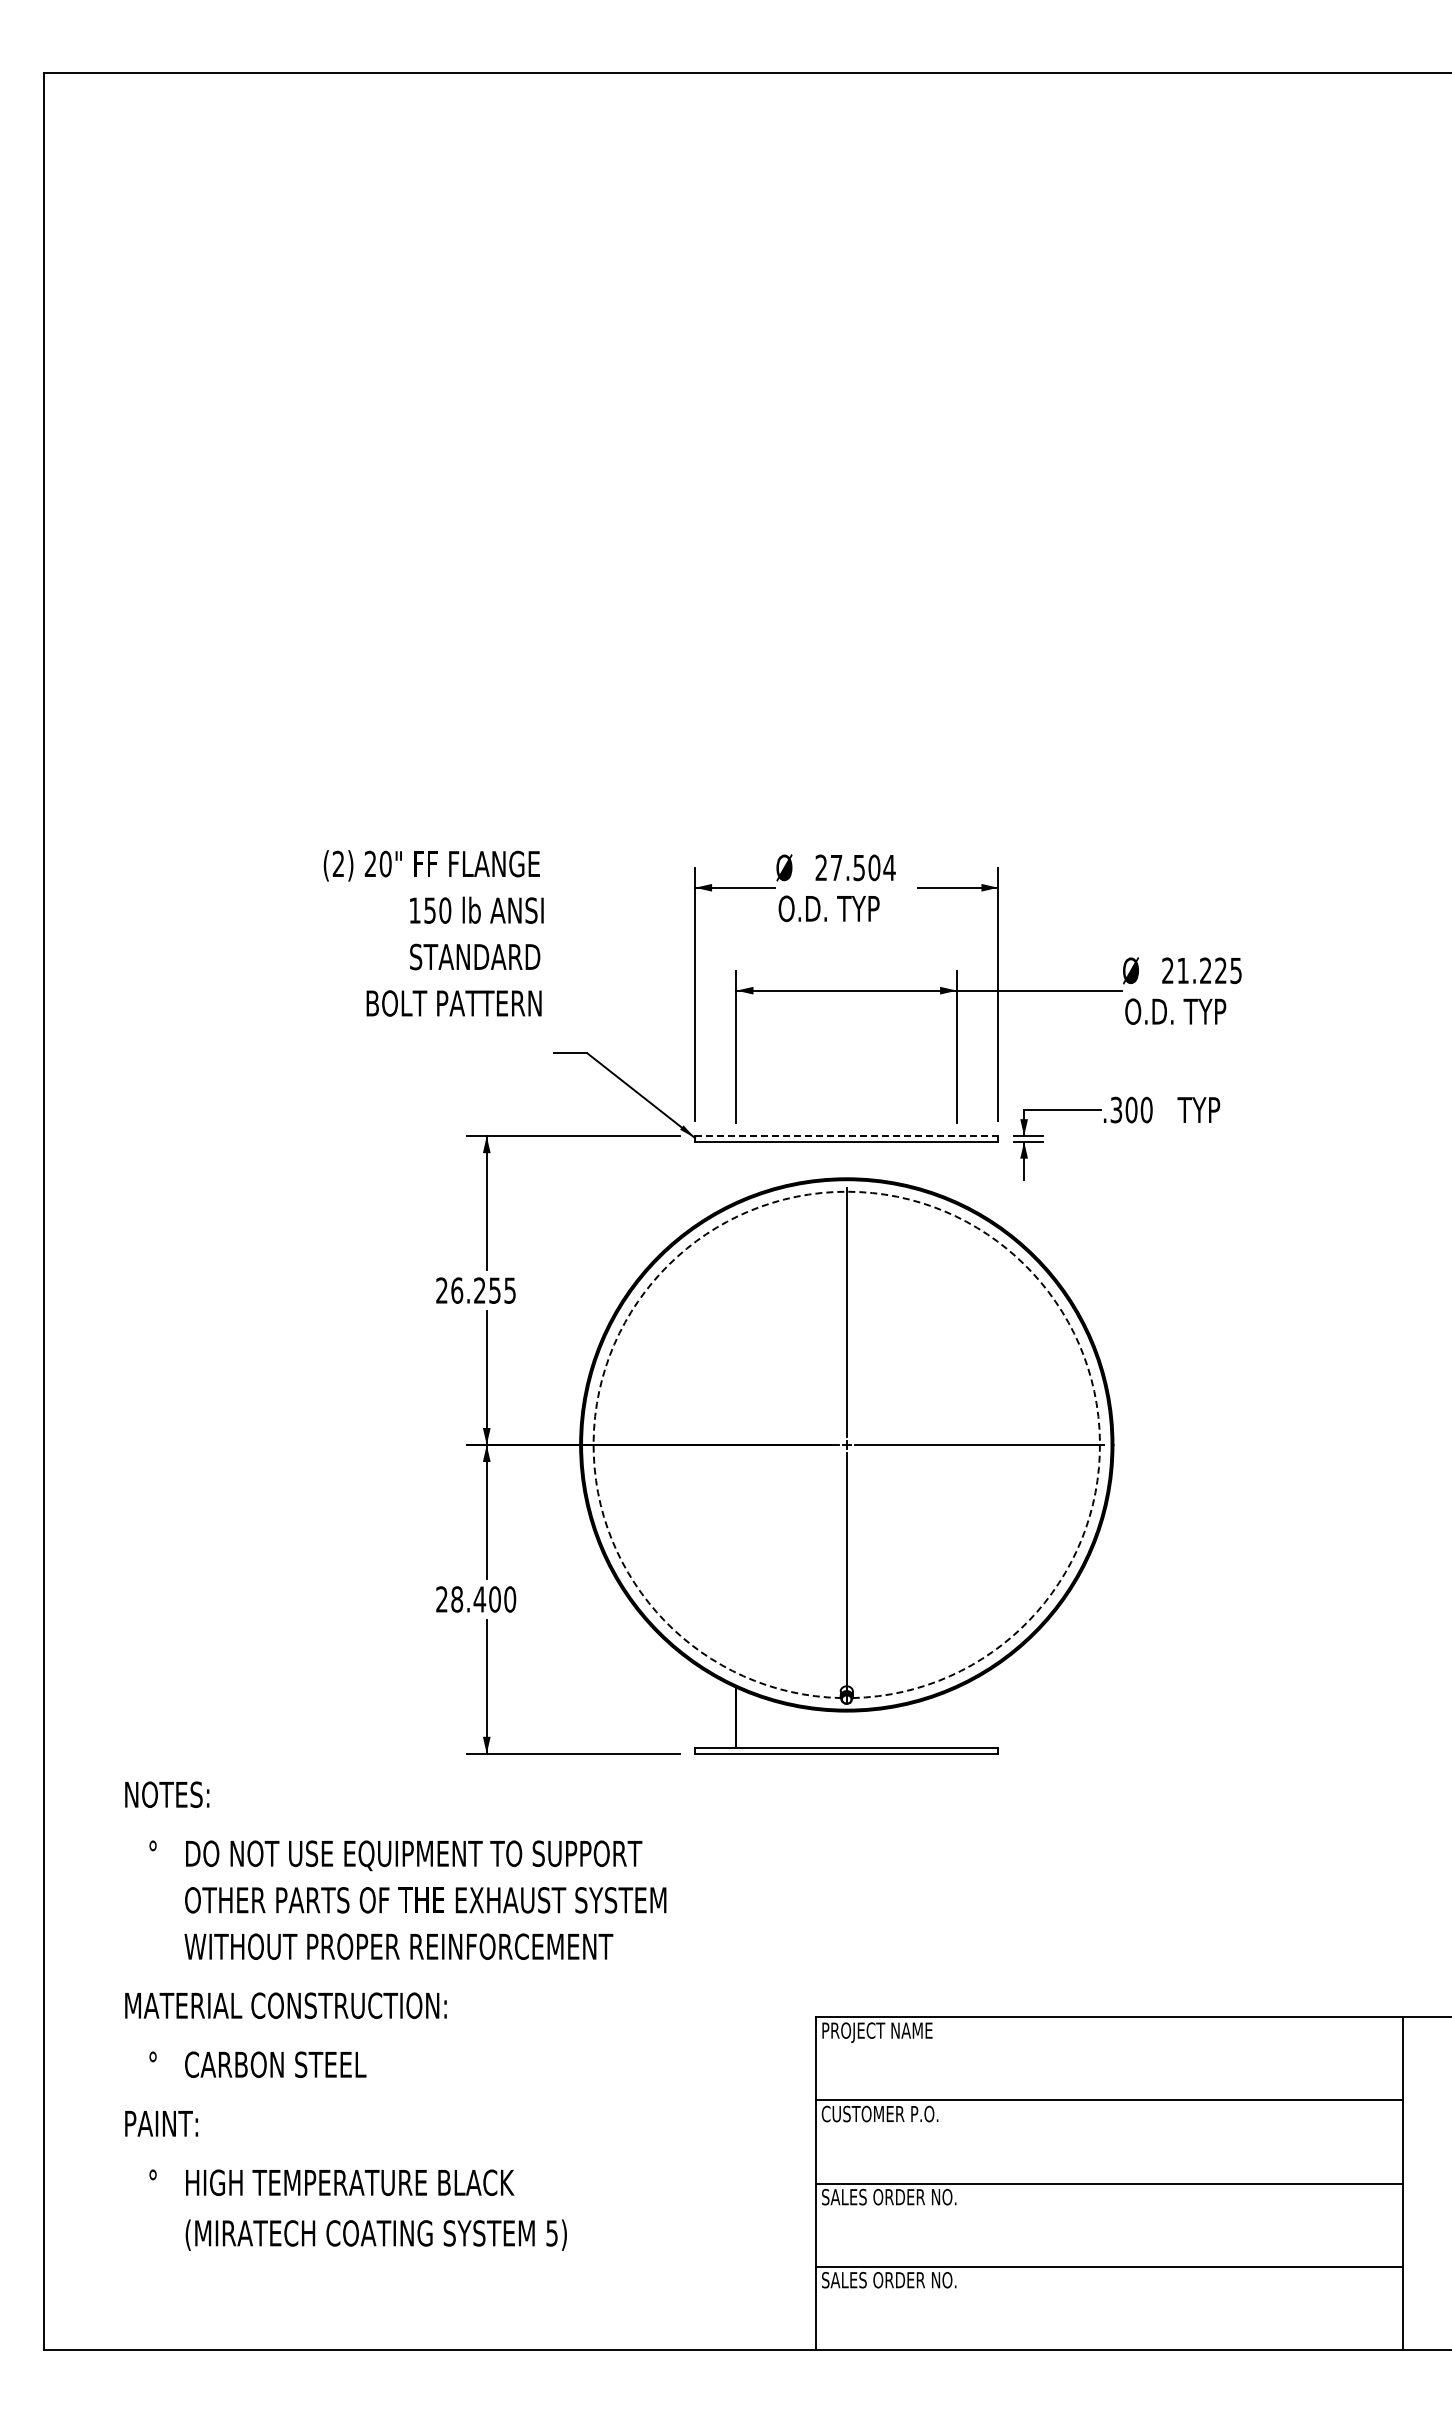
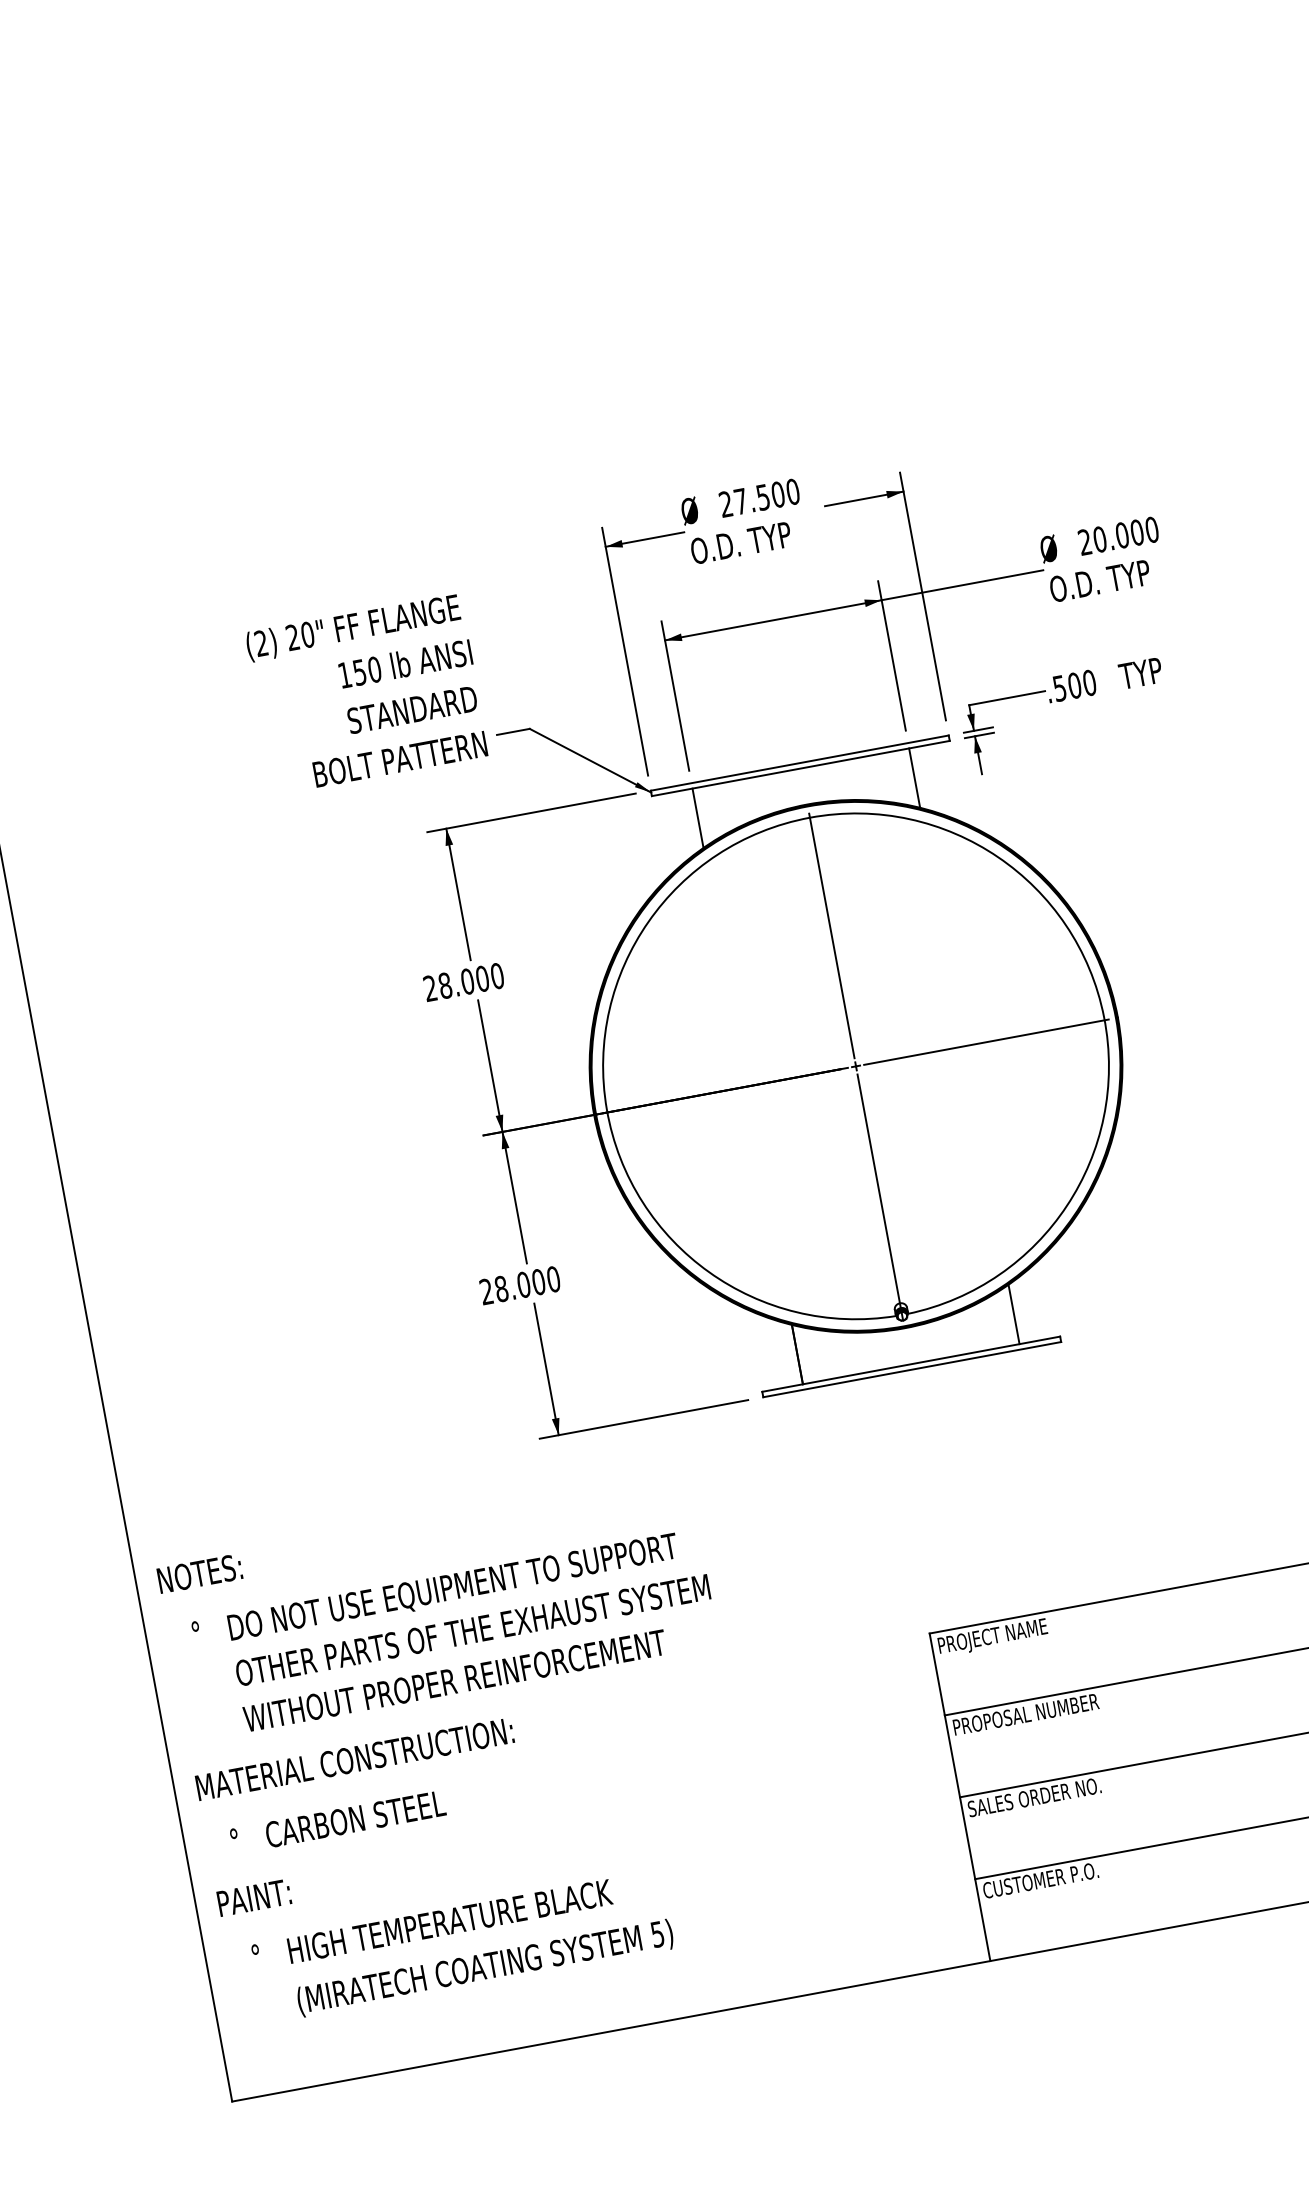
text: (889, 867) -> (792, 491), 27.504 -> 27.500
text: (433, 933) -> (367, 694), moved
text: (1209, 970) -> (1125, 534), 21.225 -> 20.000
text: (1116, 1109) -> (1059, 687), .300 -> .500
line: (846, 1136) -> (799, 763), dashed -> solid
line: (736, 1171) -> (697, 817), added
line: (957, 1171) -> (914, 777), added
arc: (846, 1191) -> (809, 817), dashed -> solid
text: (483, 1290) -> (471, 980), 26.255 -> 28.000
text: (479, 1599) -> (523, 1284), 28.400 -> 28.000
line: (957, 1717) -> (1014, 1313), added
text: (395, 2015) -> (464, 1748), moved
text: (895, 2113) -> (1025, 1714), CUSTOMER P.O. -> PROPOSAL NUMBER
text: (888, 2279) -> (1048, 1878), SALES ORDER NO. -> CUSTOMER P.O.

